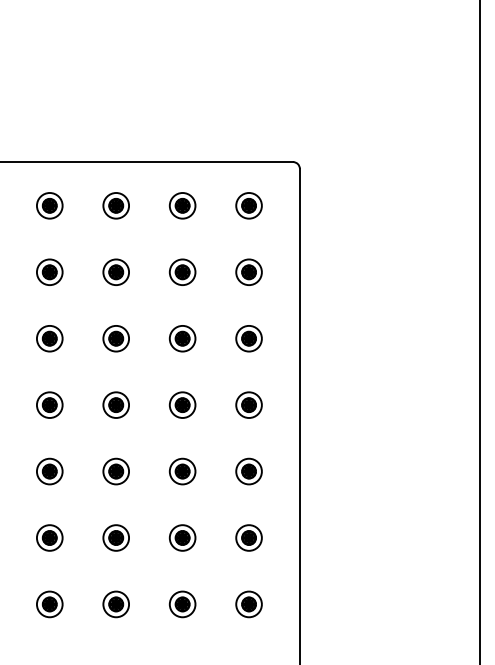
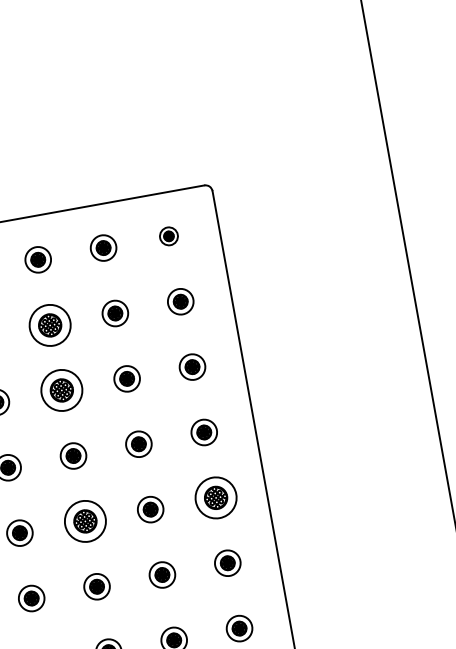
part: (248, 205) -> (168, 236), size x0.7
part: (115, 271) -> (49, 324), size x1.6
part: (115, 338) -> (61, 390), size x1.6
part: (115, 471) -> (84, 521), size x1.6
part: (248, 471) -> (215, 497), size x1.6

